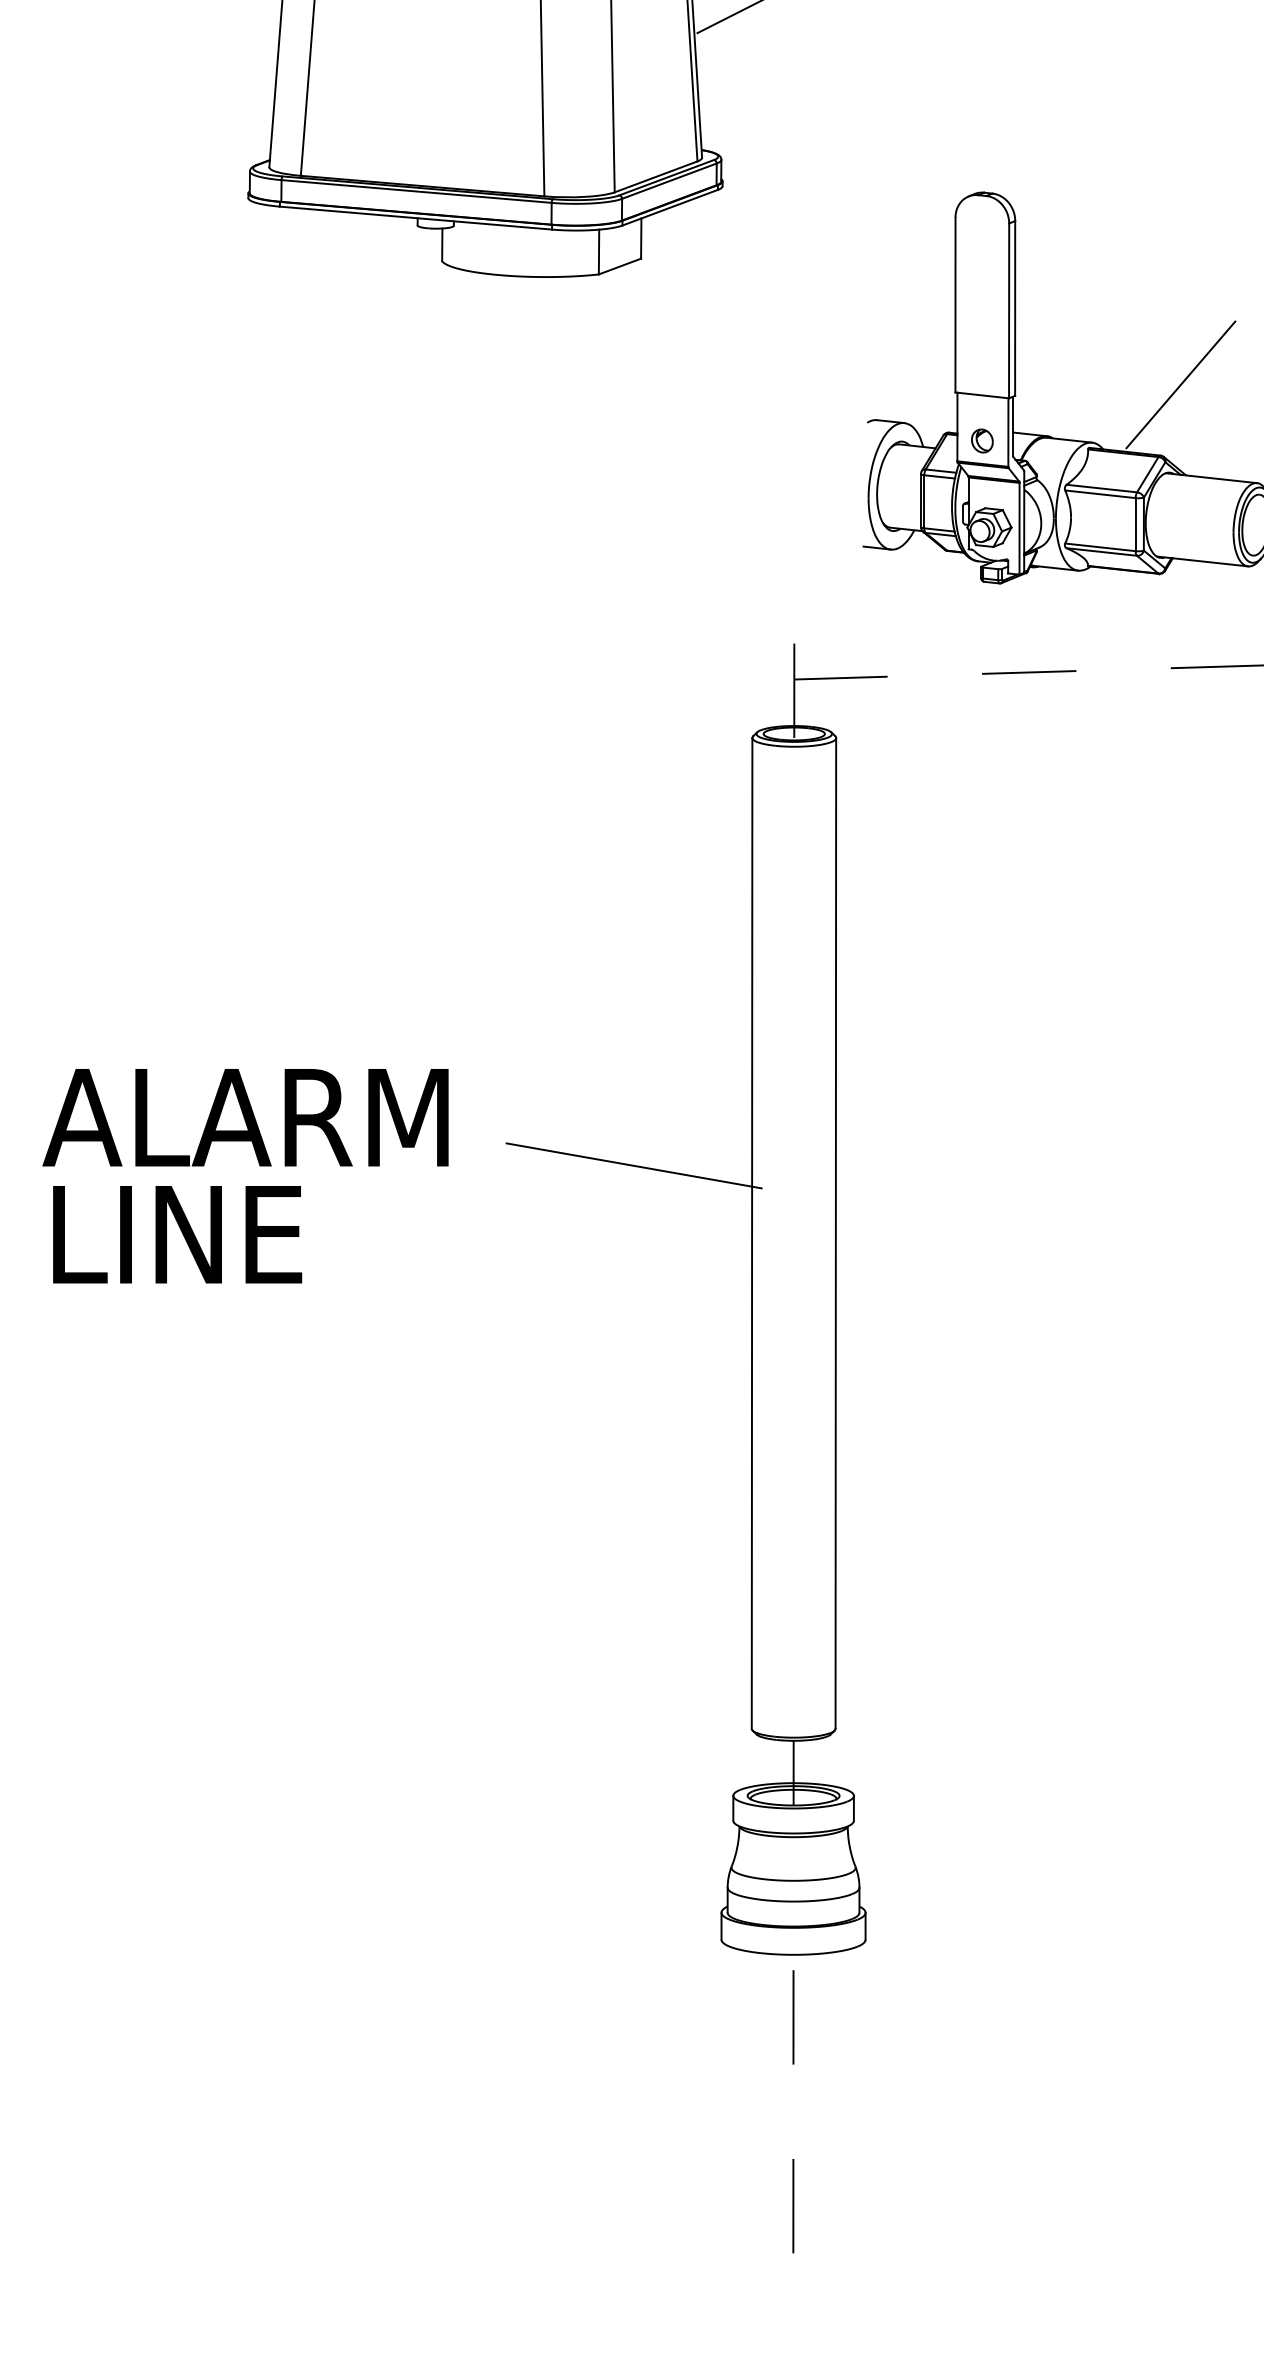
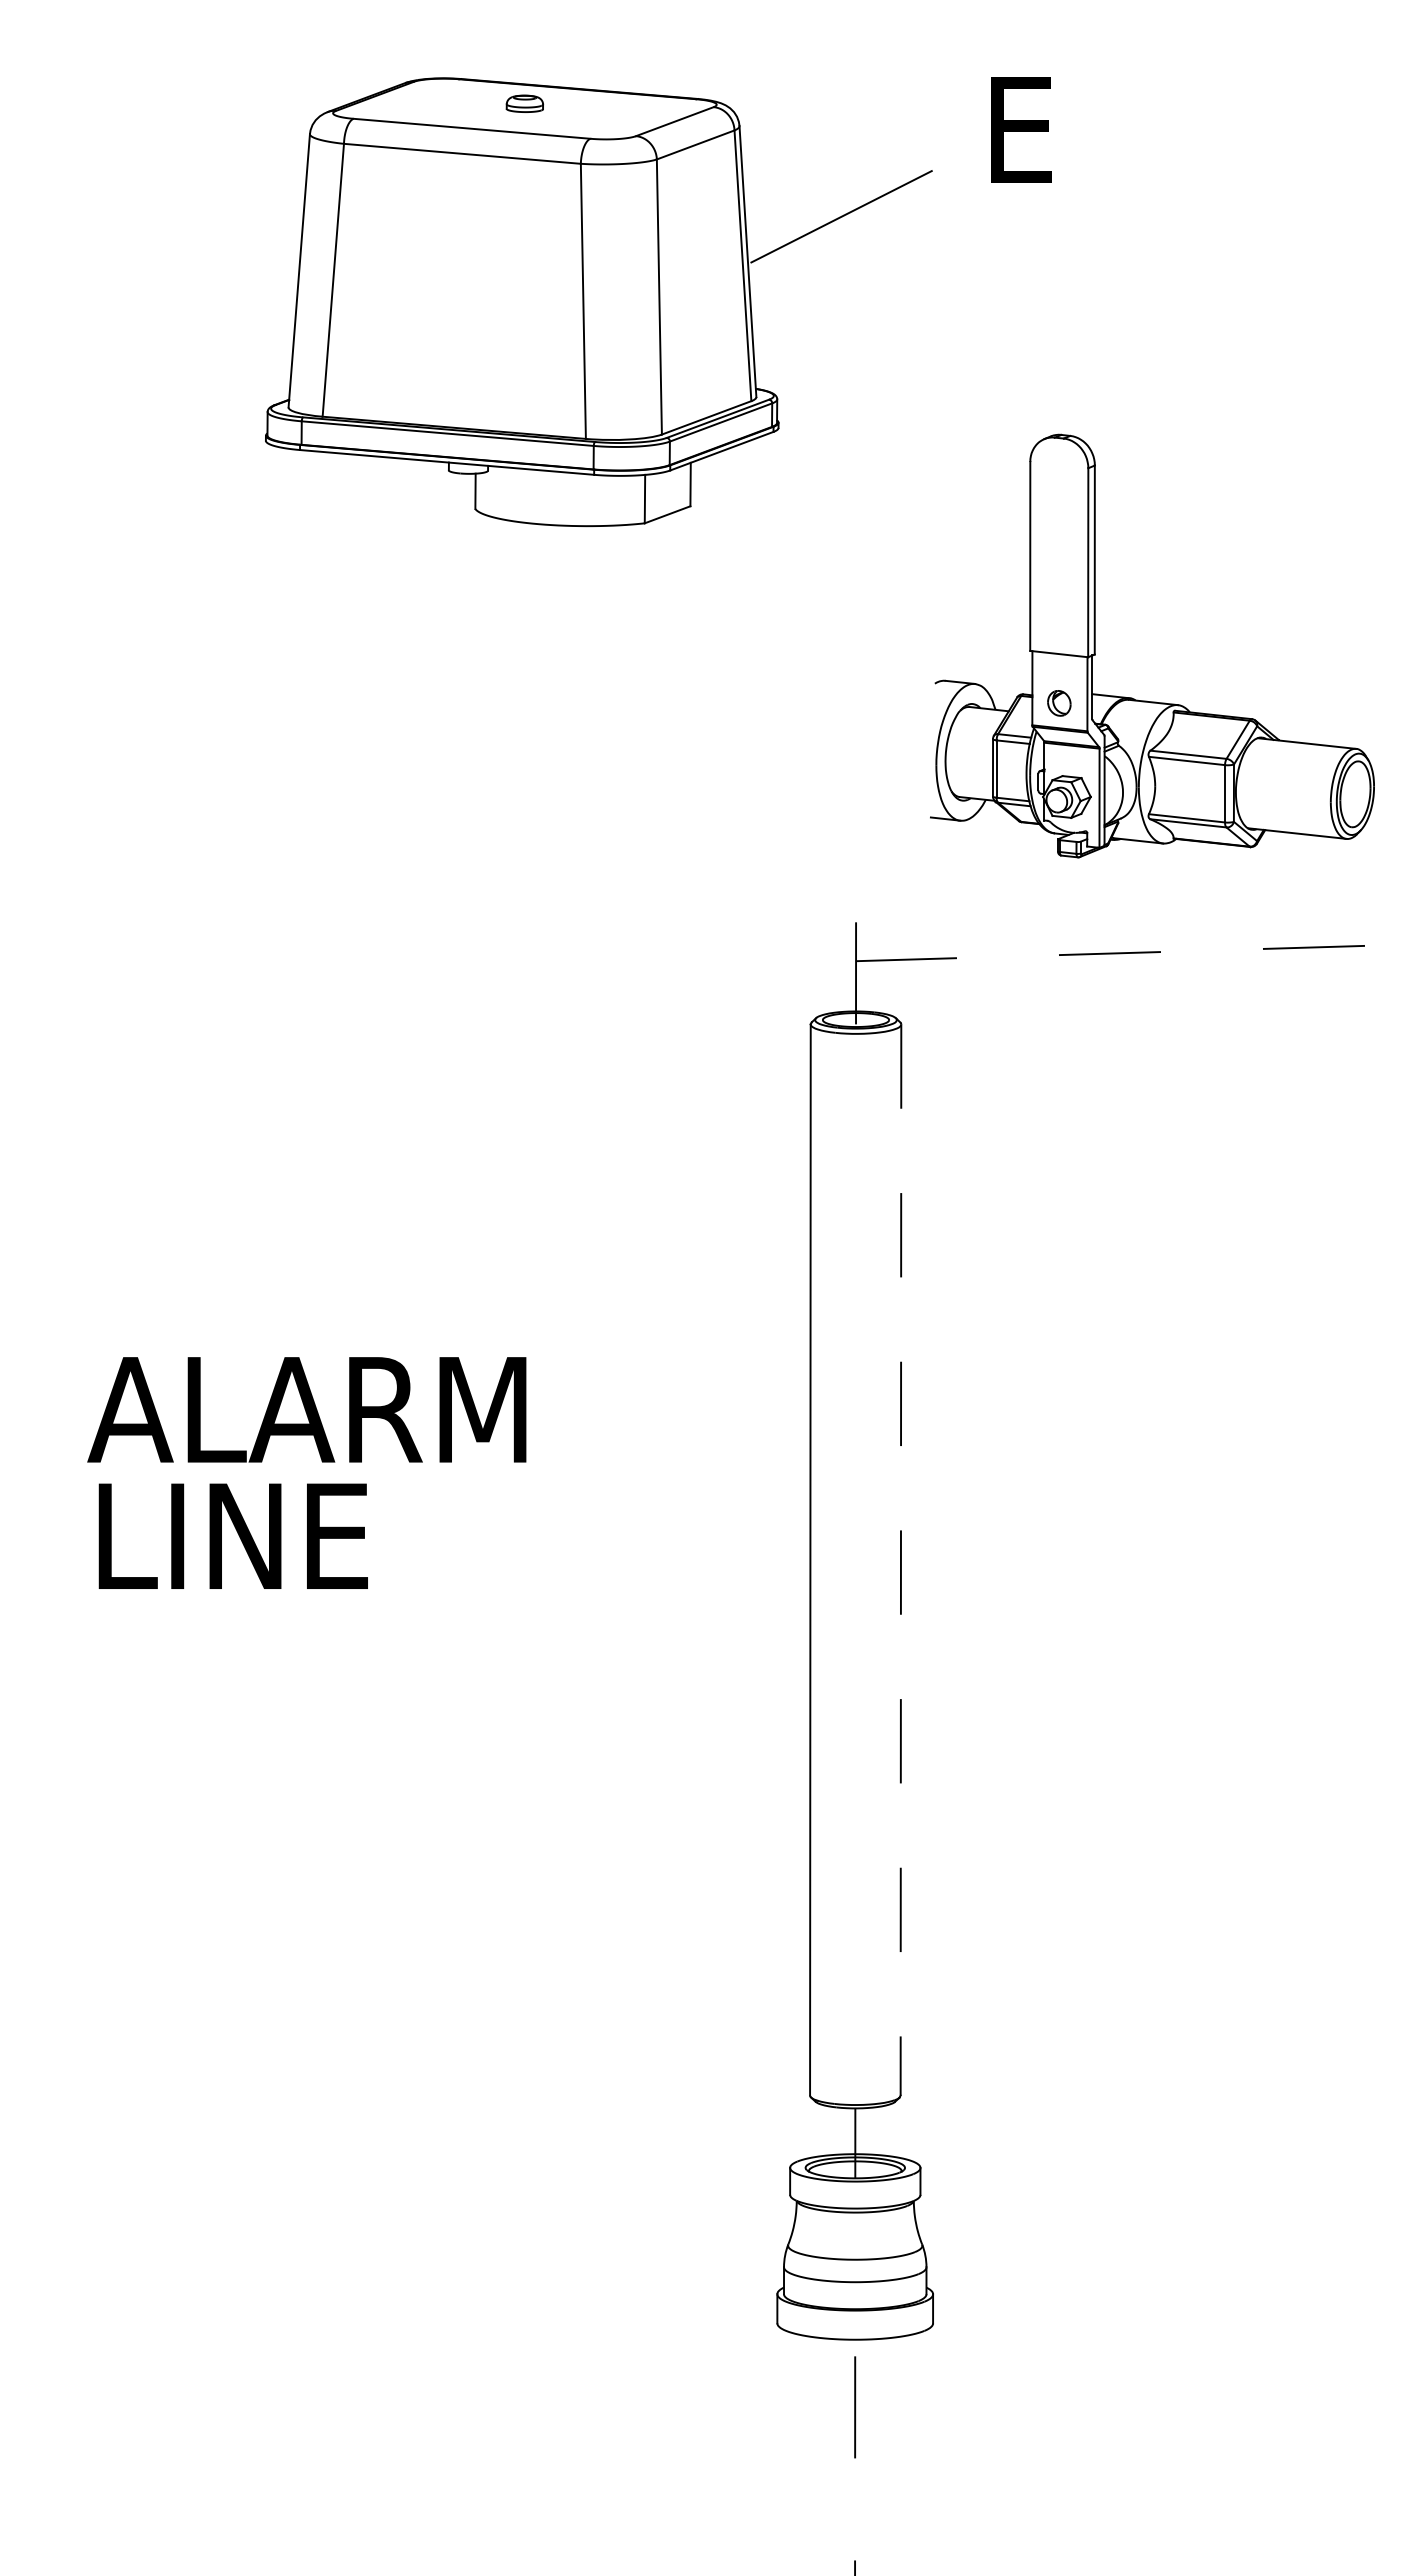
line: (1180, 384) -> (1273, 642), removed
line: (633, 1165) -> (682, 1486), removed
text: (245, 1175) -> (306, 1472), moved
line: (835, 1233) -> (900, 1559), solid -> dashed

